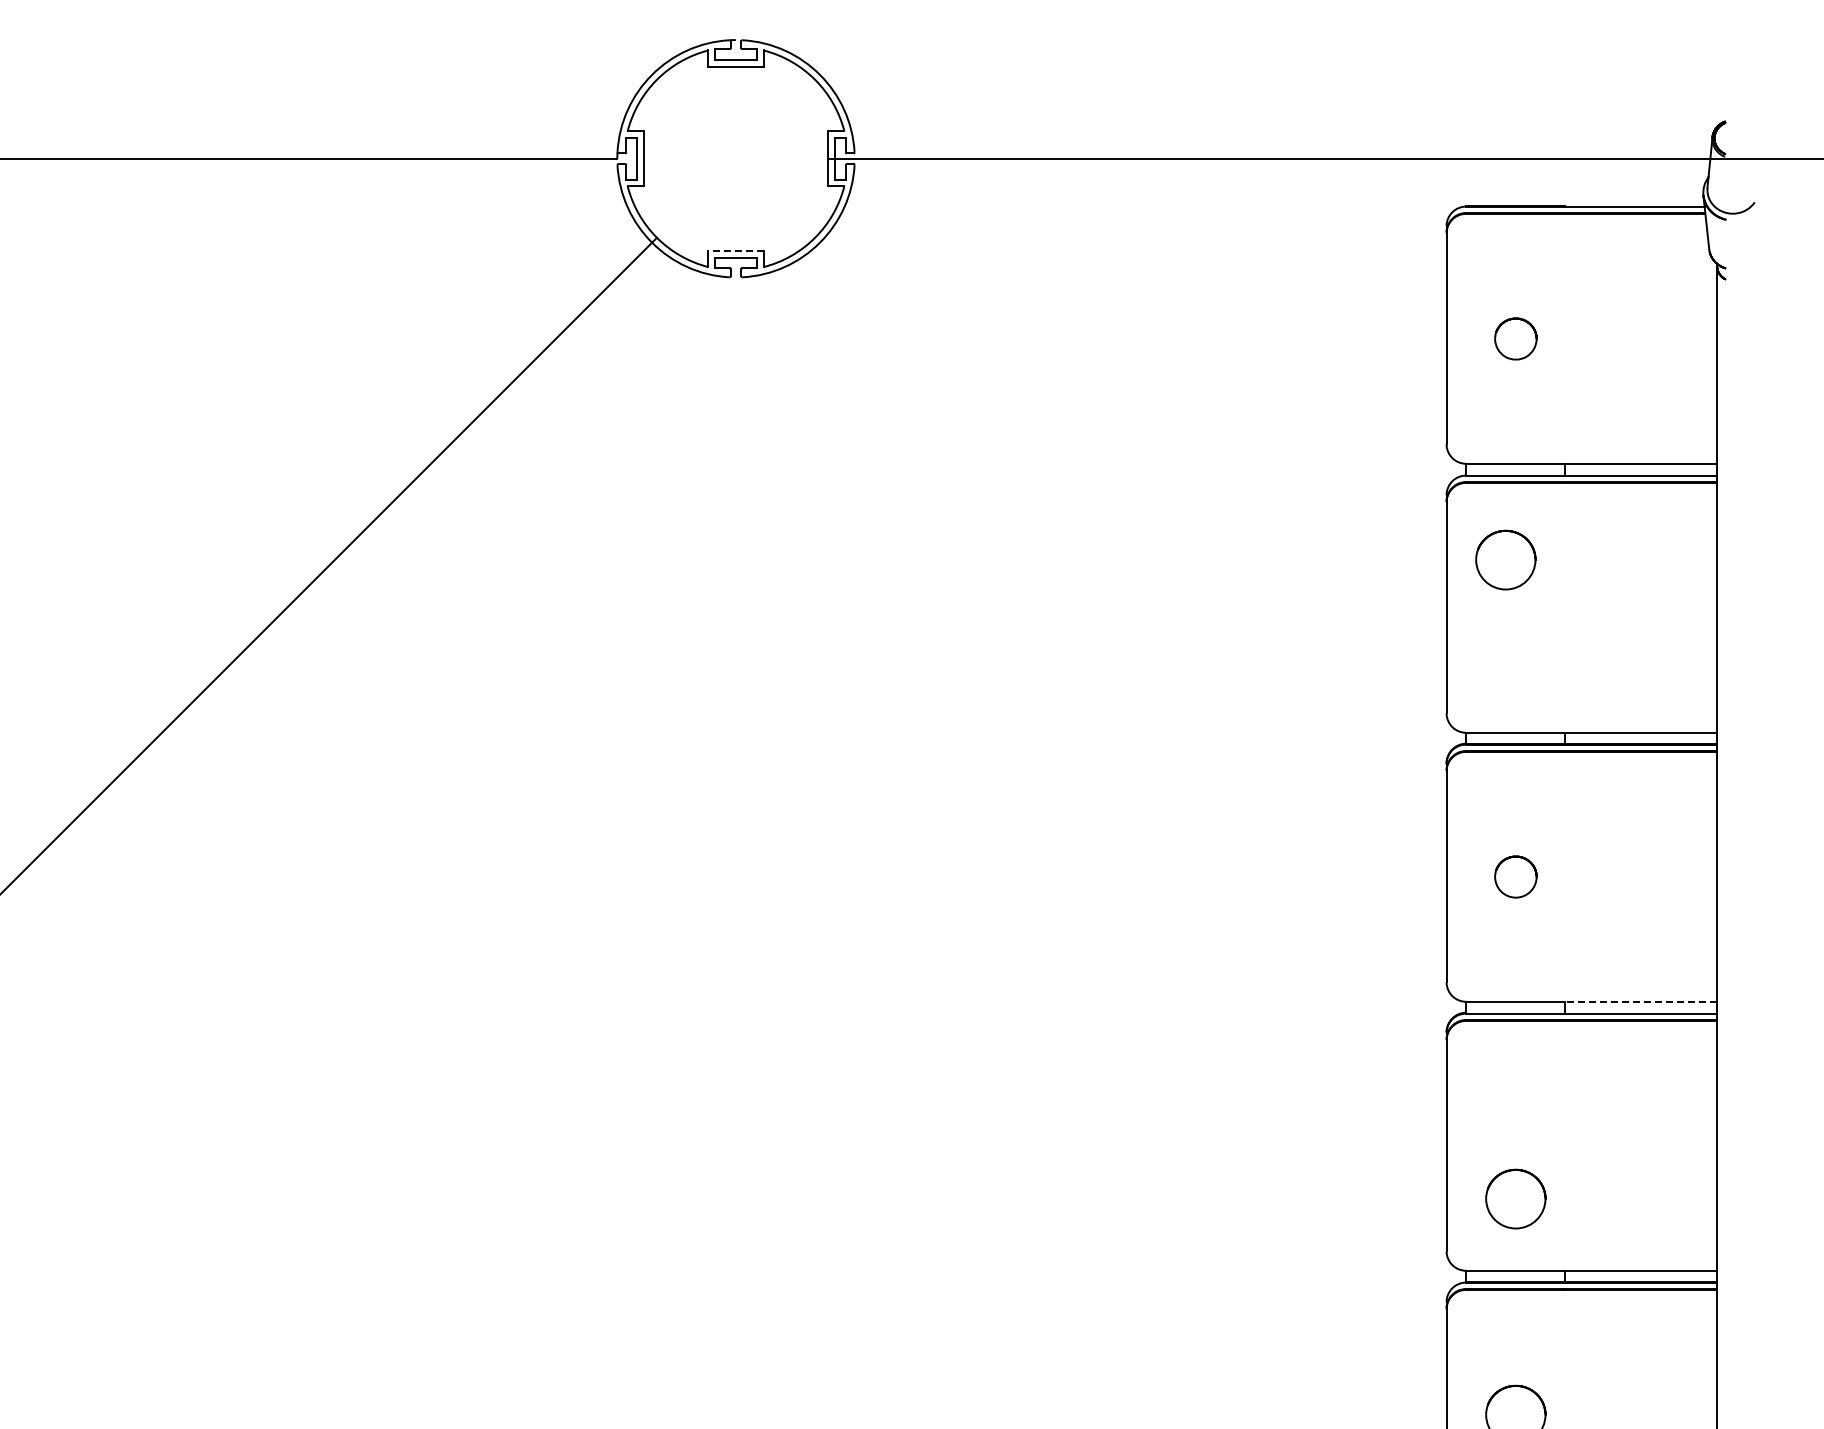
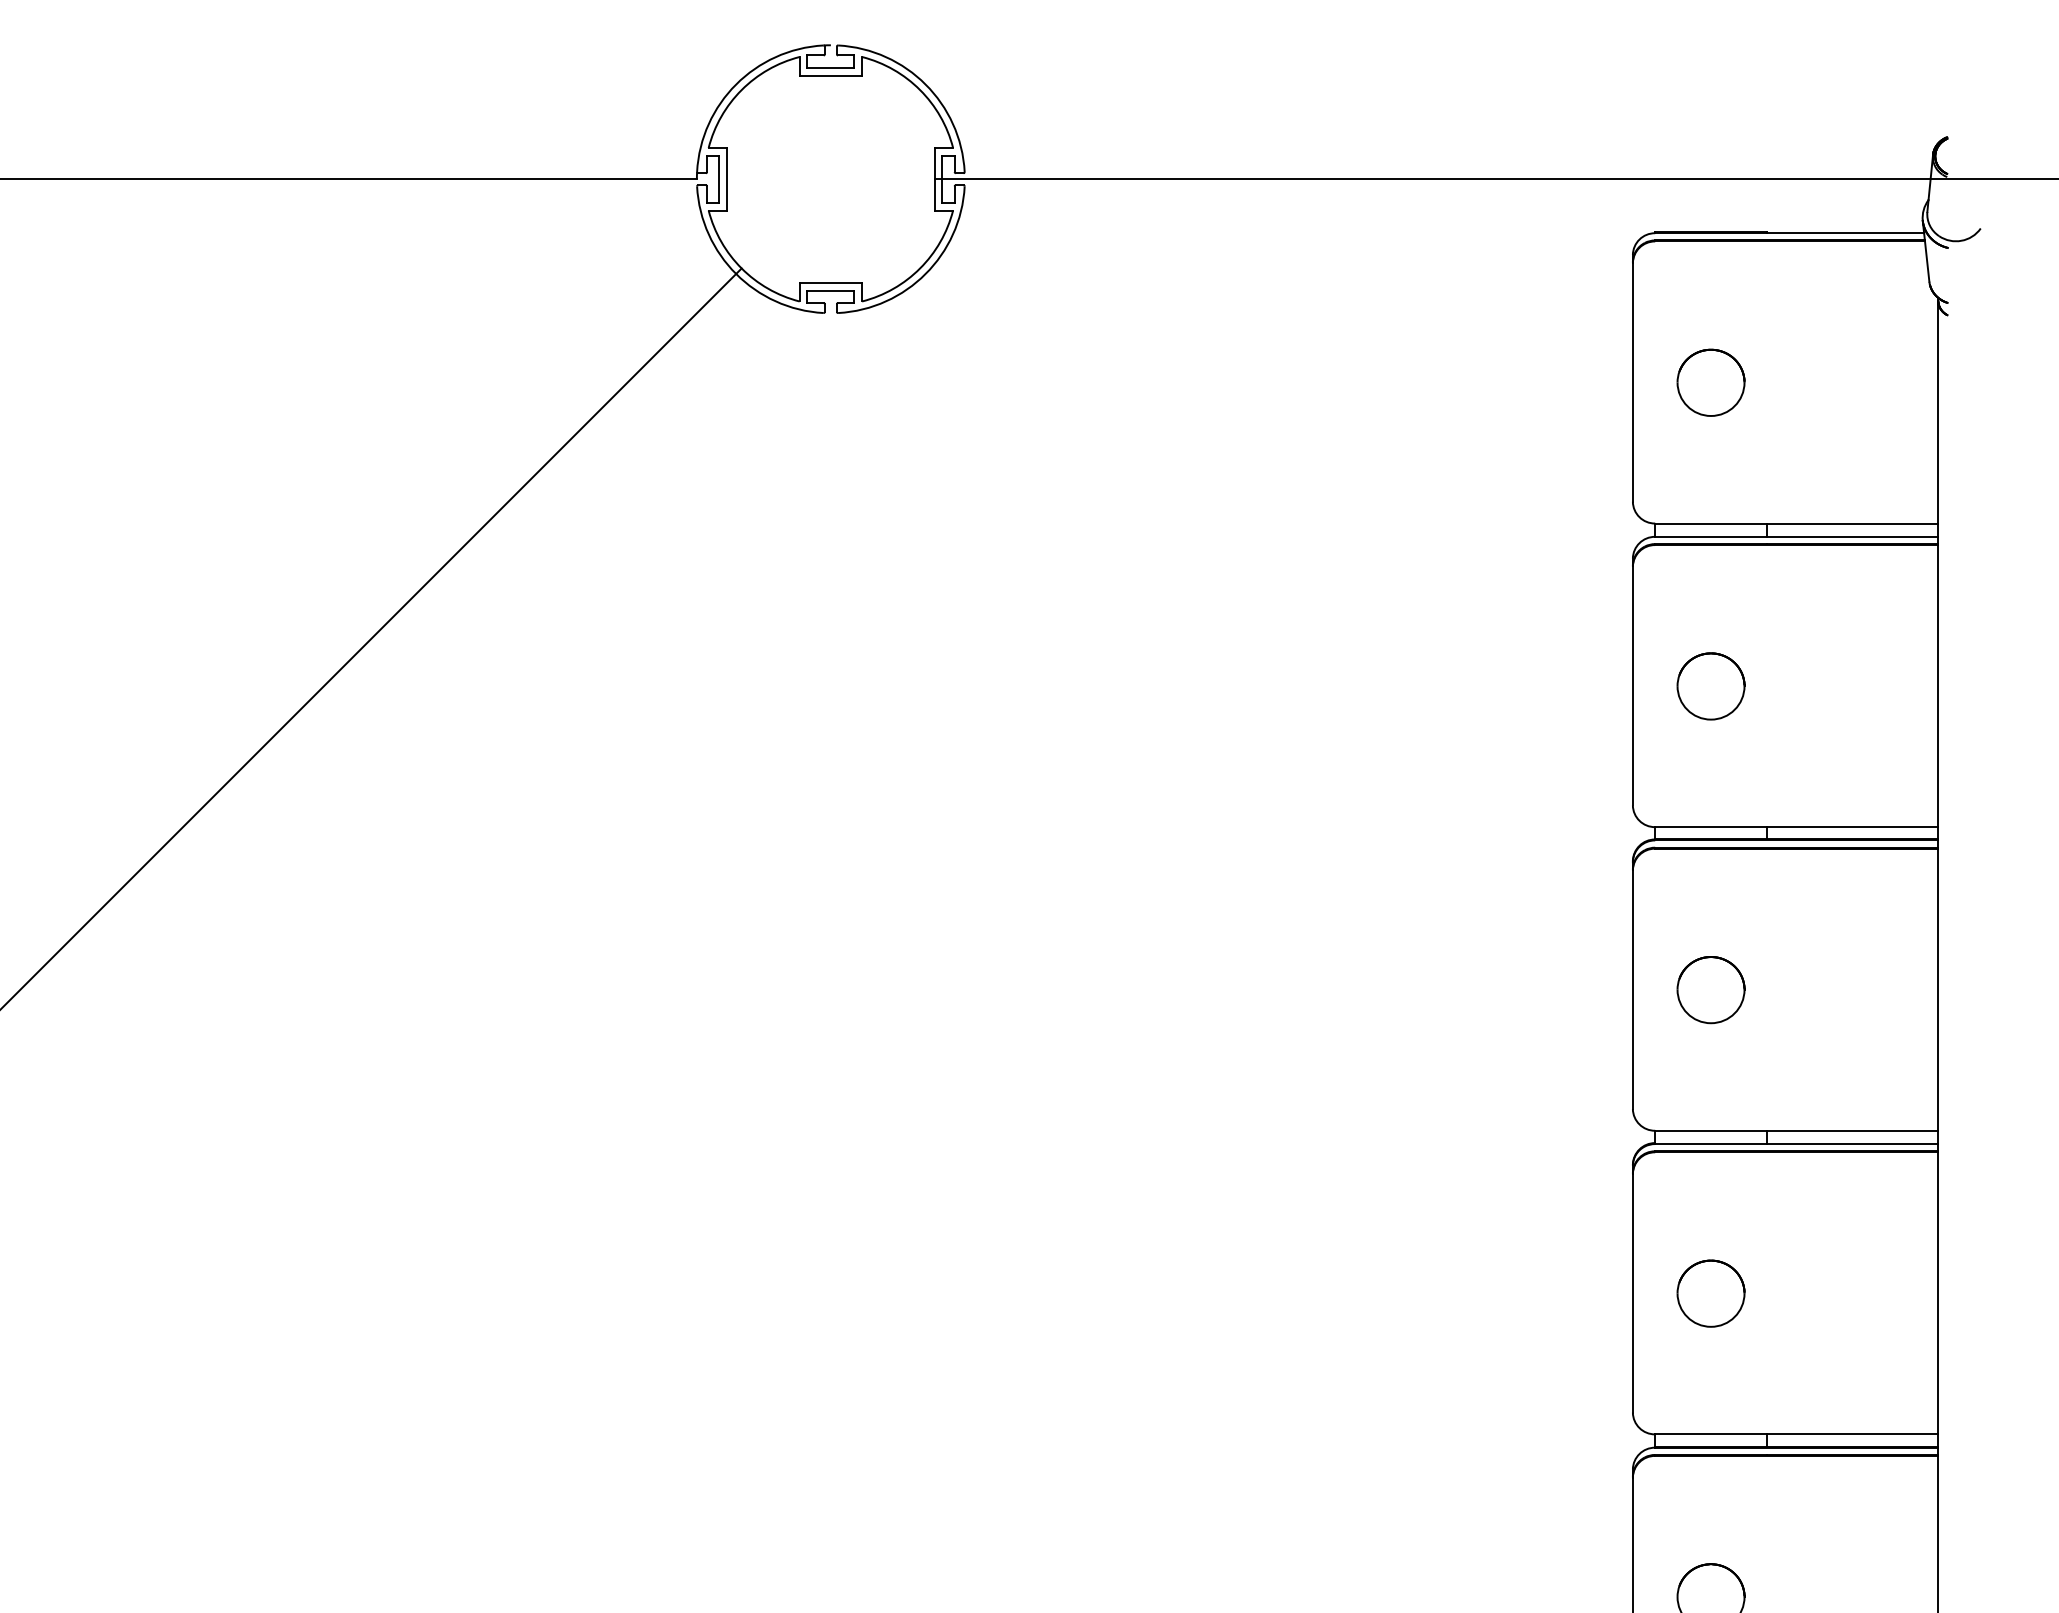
line: (736, 250) -> (831, 282), dashed -> solid
part: (1515, 338) -> (1710, 382), size x1.43
part: (1505, 559) -> (1710, 685), moved
part: (1515, 876) -> (1710, 989), size x1.43
line: (1641, 1001) -> (1852, 1130), dashed -> solid
part: (1515, 1198) -> (1710, 1292), moved

